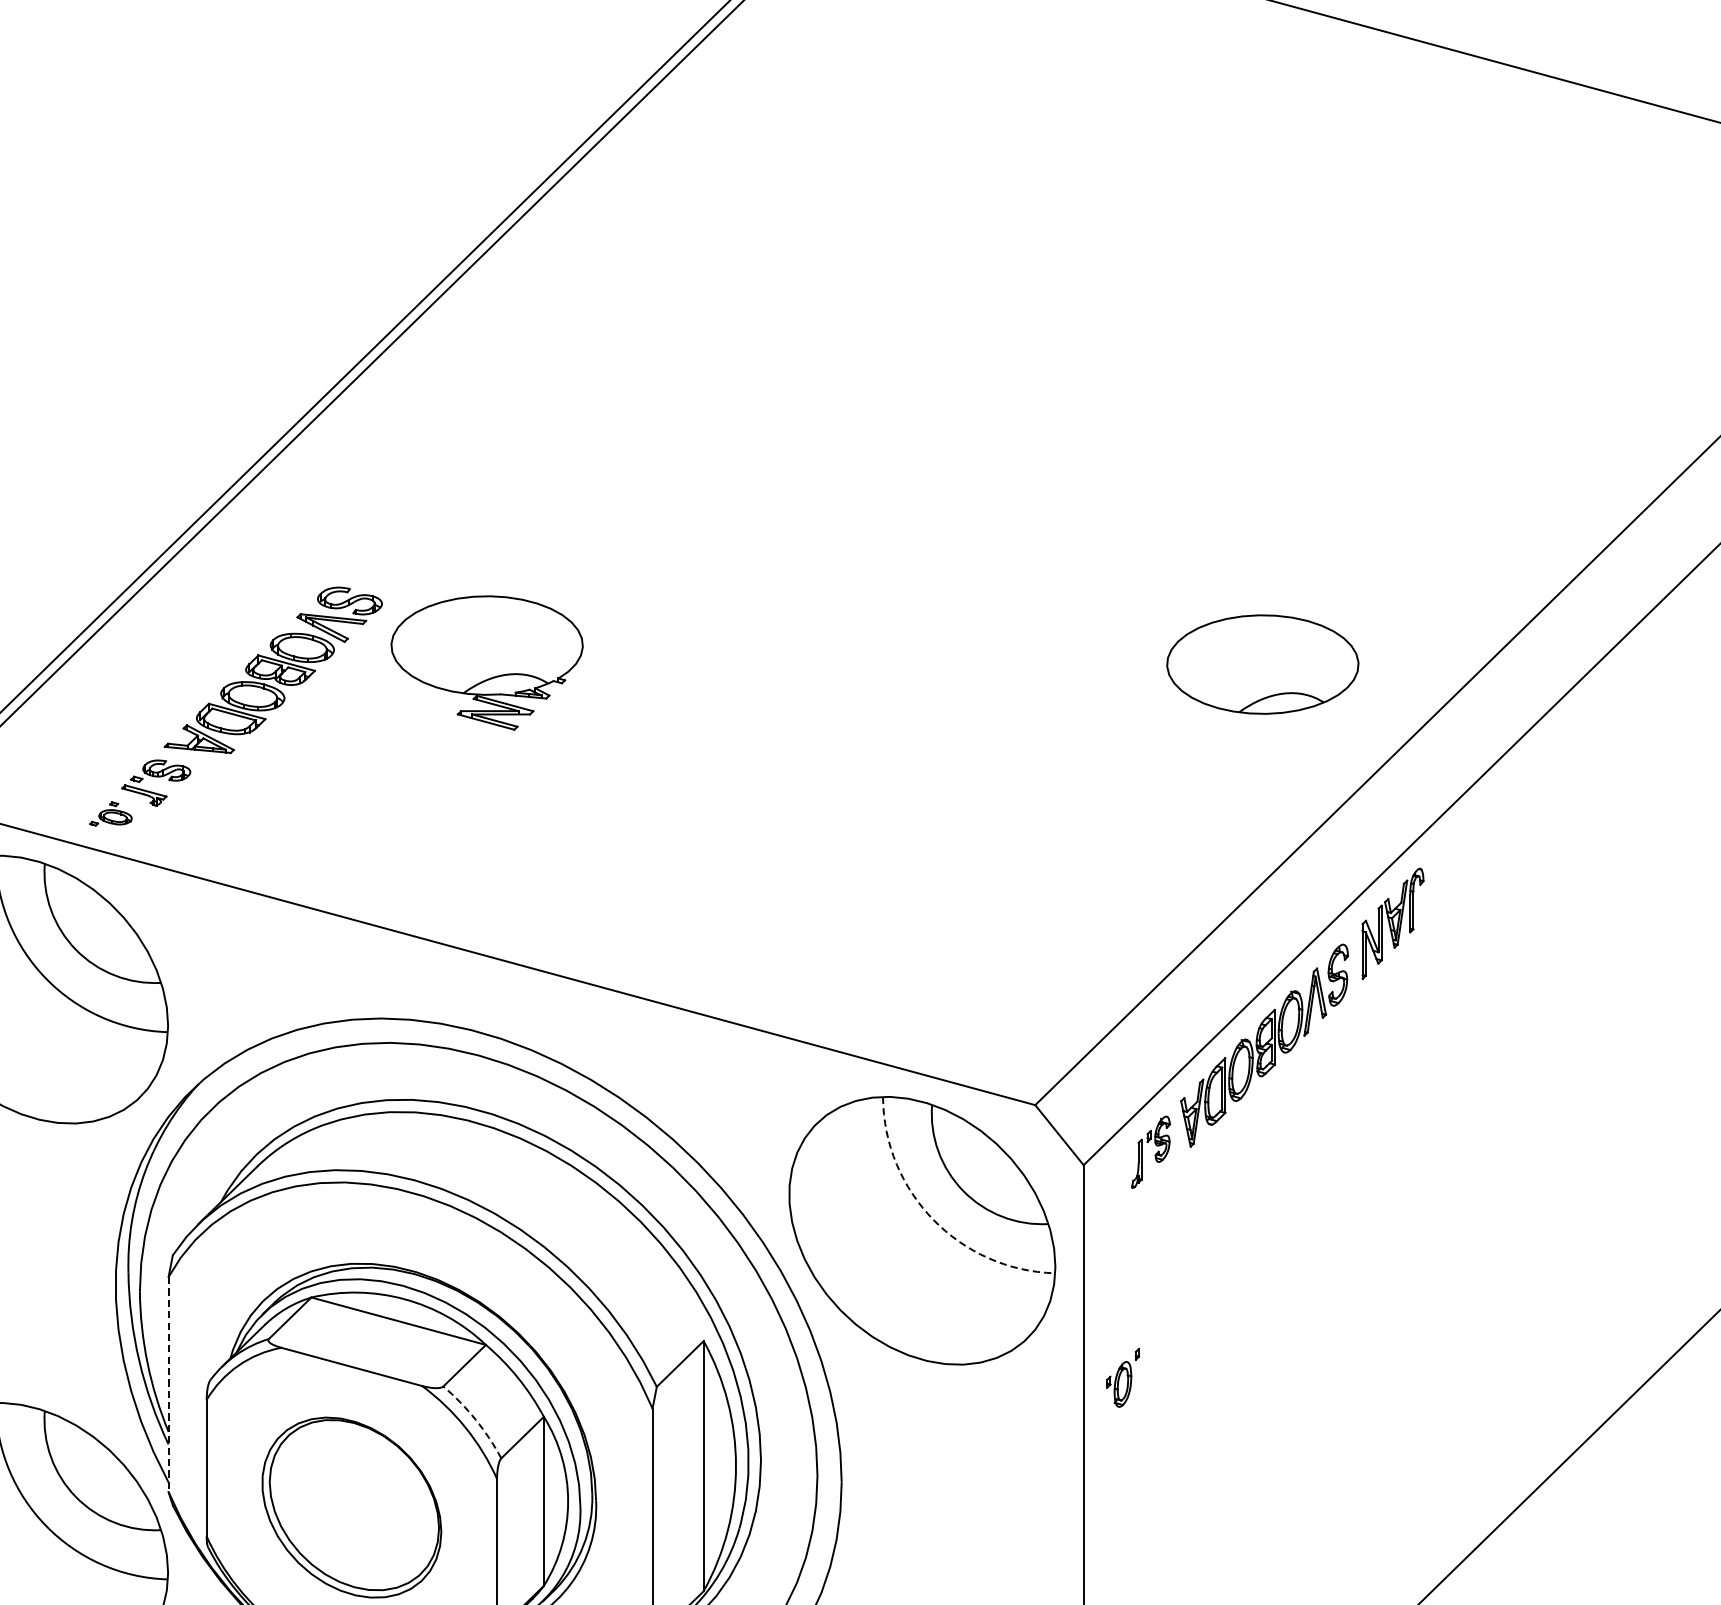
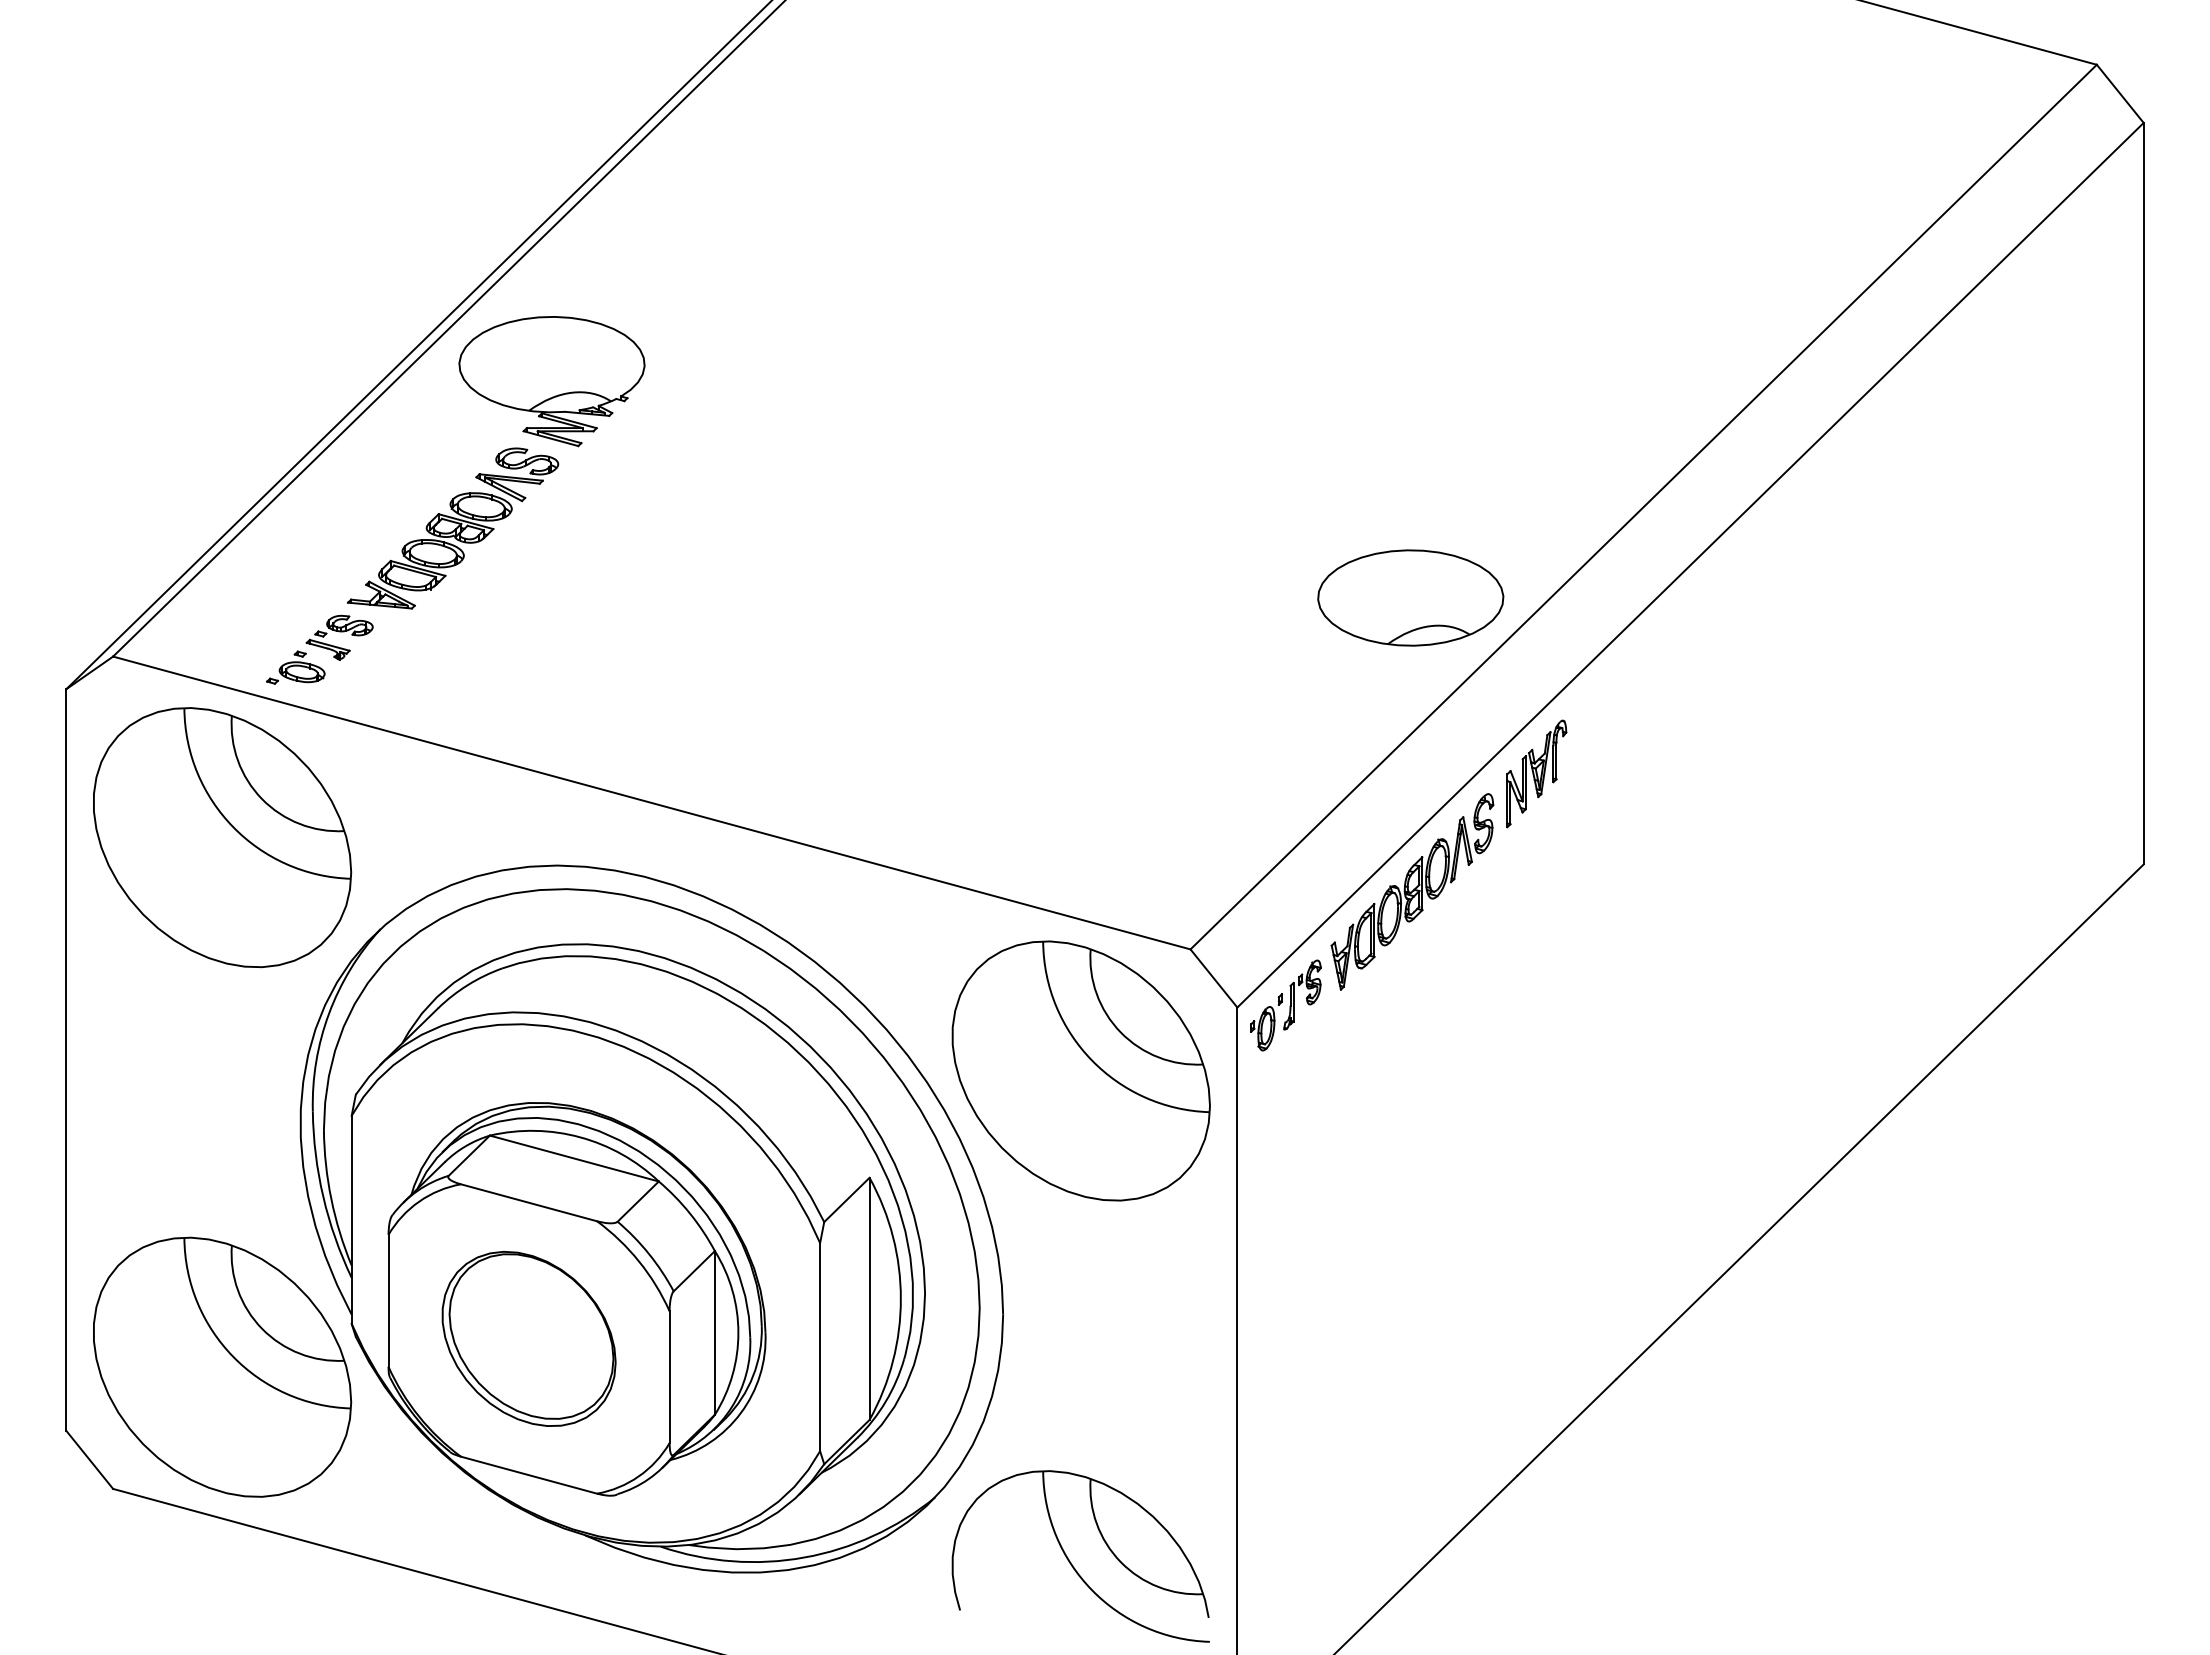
part: (486, 663) -> (551, 381), moved
part: (1262, 664) -> (1410, 597), moved
part: (110, 813) -> (295, 667), size x1.43
arc: (934, 1219) -> (1092, 1060), dashed -> solid
part: (1123, 1377) -> (1266, 1022), moved
line: (168, 1385) -> (351, 1220), dashed -> solid
arc: (475, 1419) -> (648, 1253), dashed -> solid

